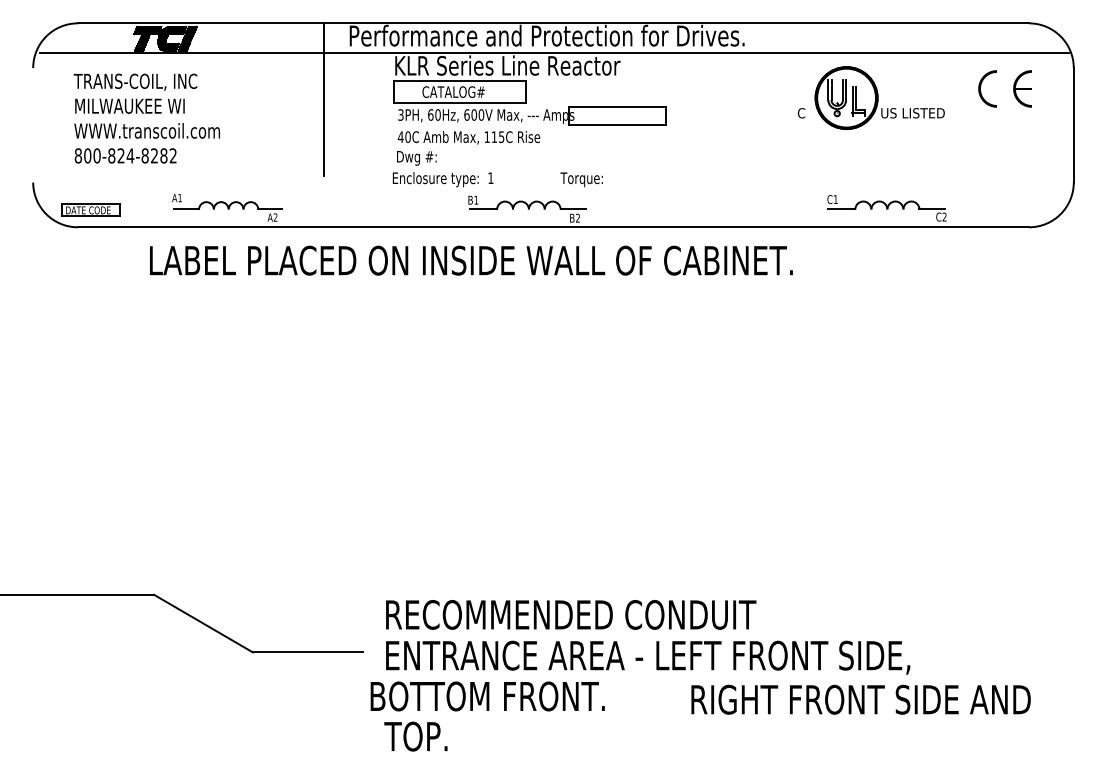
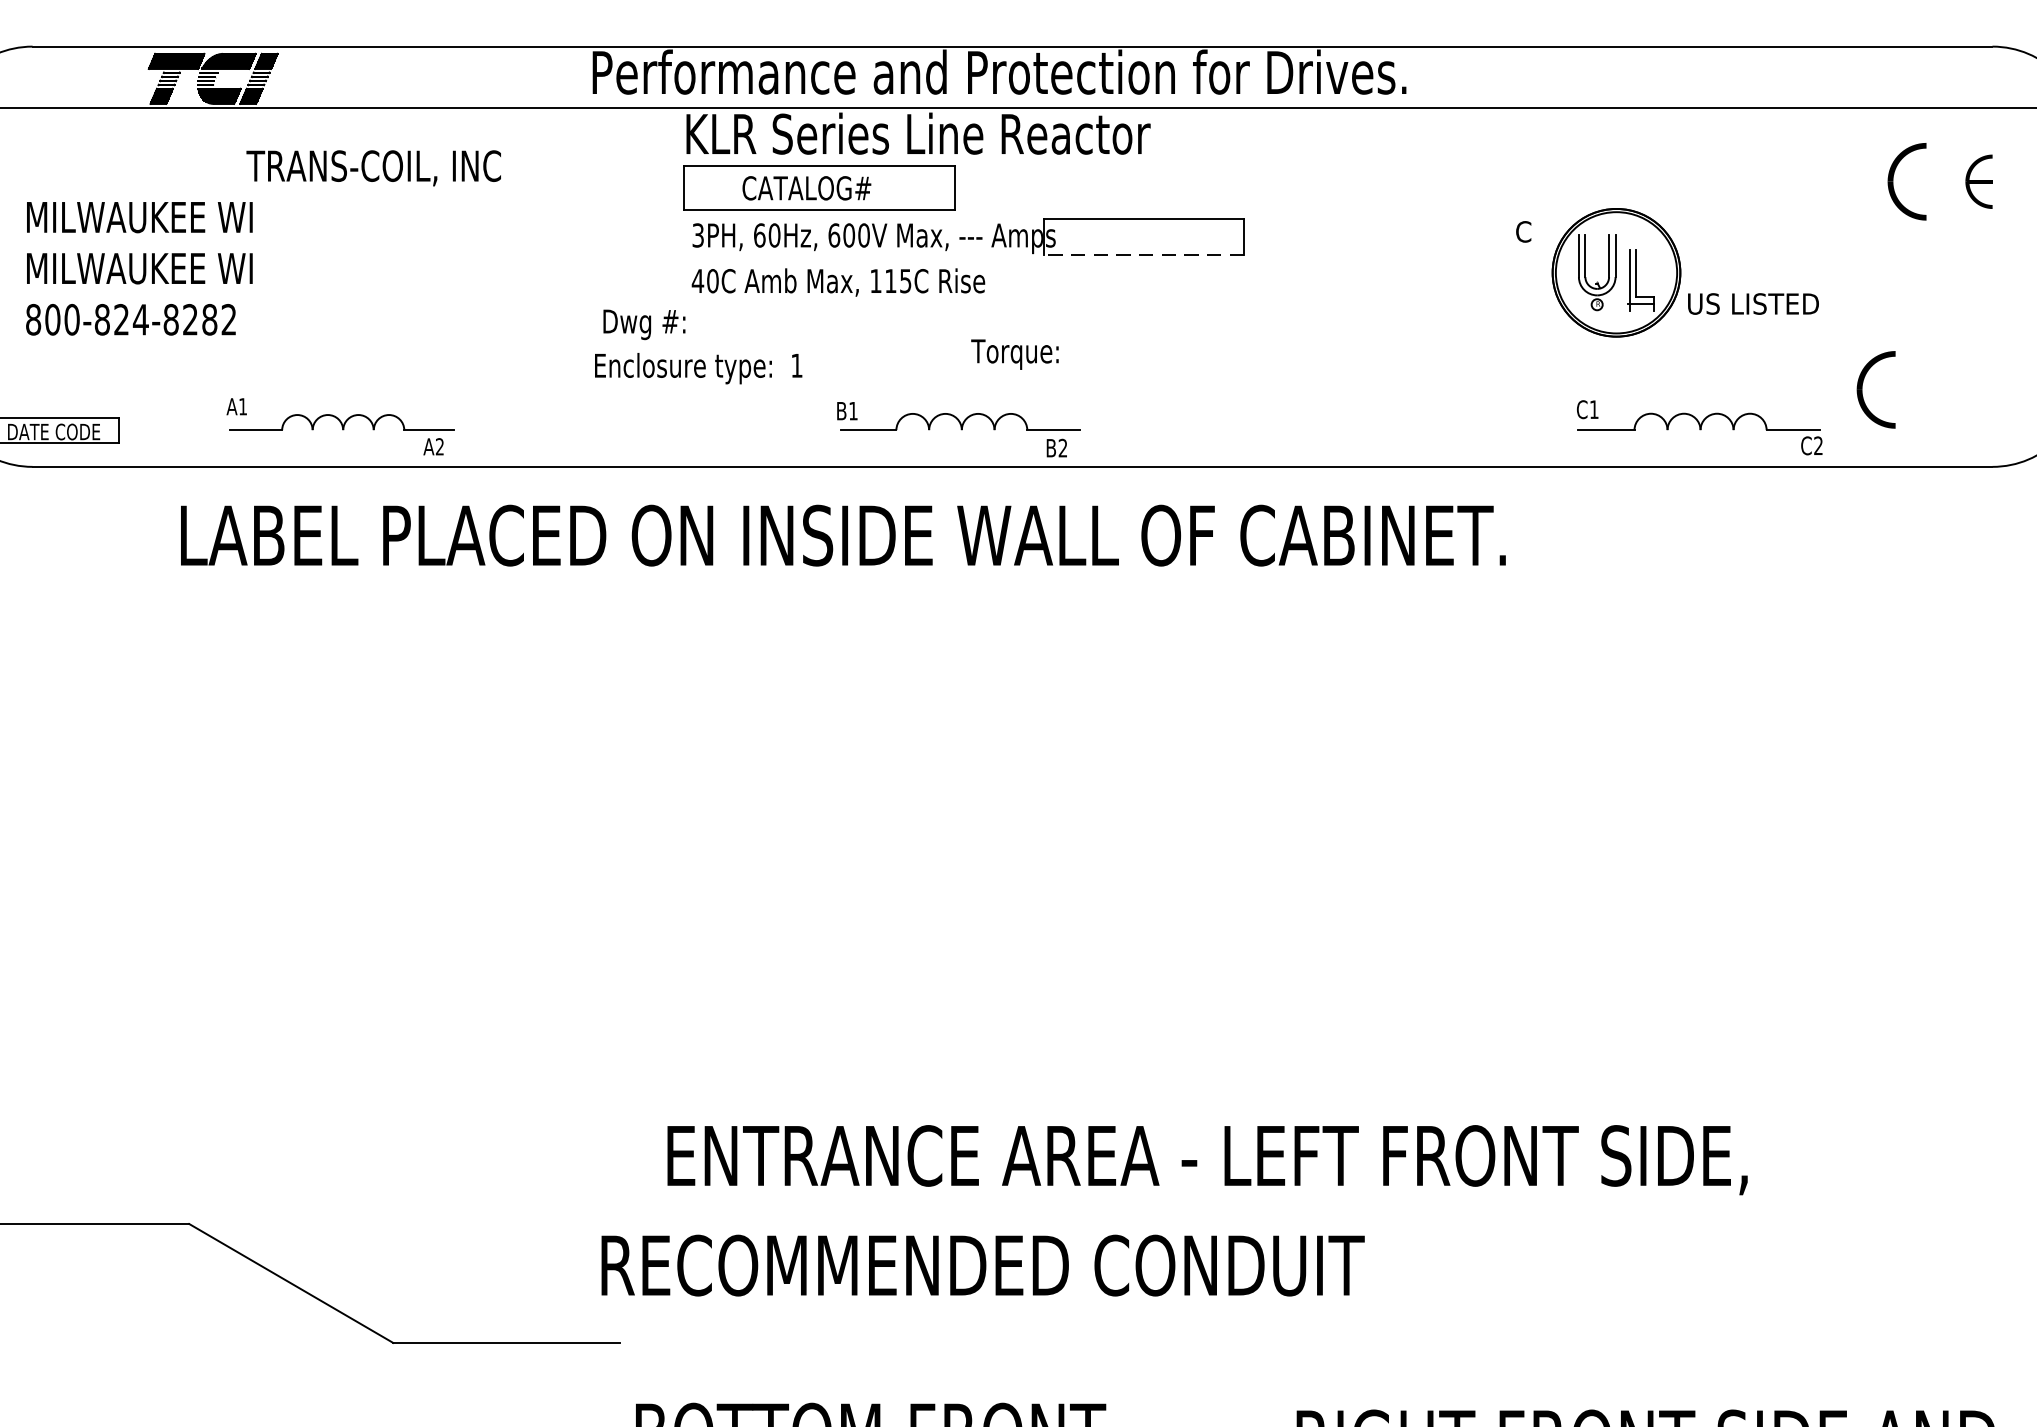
text: (135, 82) -> (373, 168), moved
part: (1022, 88) -> (1978, 180), size x0.7
part: (879, 98) -> (1684, 273), moved
line: (323, 99) -> (538, 203), removed
line: (616, 124) -> (1142, 255), solid -> dashed
text: (146, 130) -> (173, 267), WWW.transcoil.com -> MILWAUKEE WI
text: (442, 169) -> (697, 347), moved
text: (581, 179) -> (1014, 353), moved
part: (966, 187) -> (1863, 384), added
text: (571, 614) -> (983, 1264), moved
text: (648, 657) -> (1208, 1159), moved

